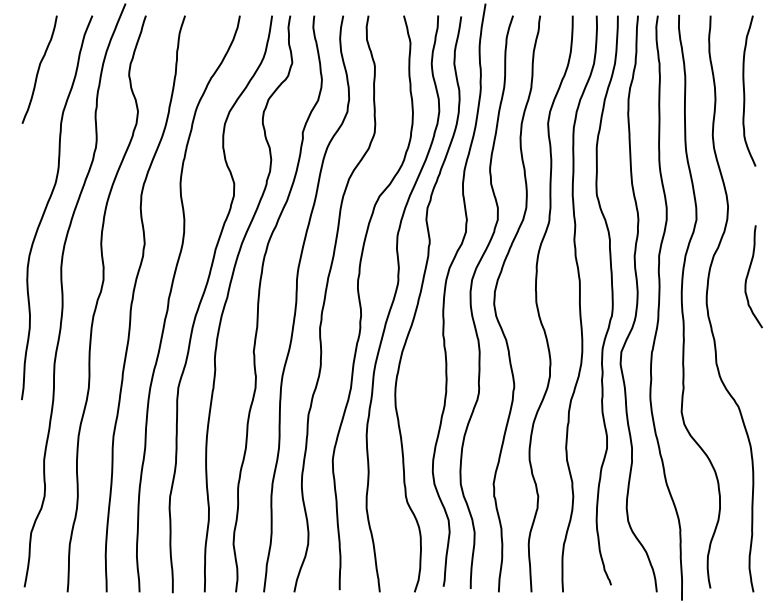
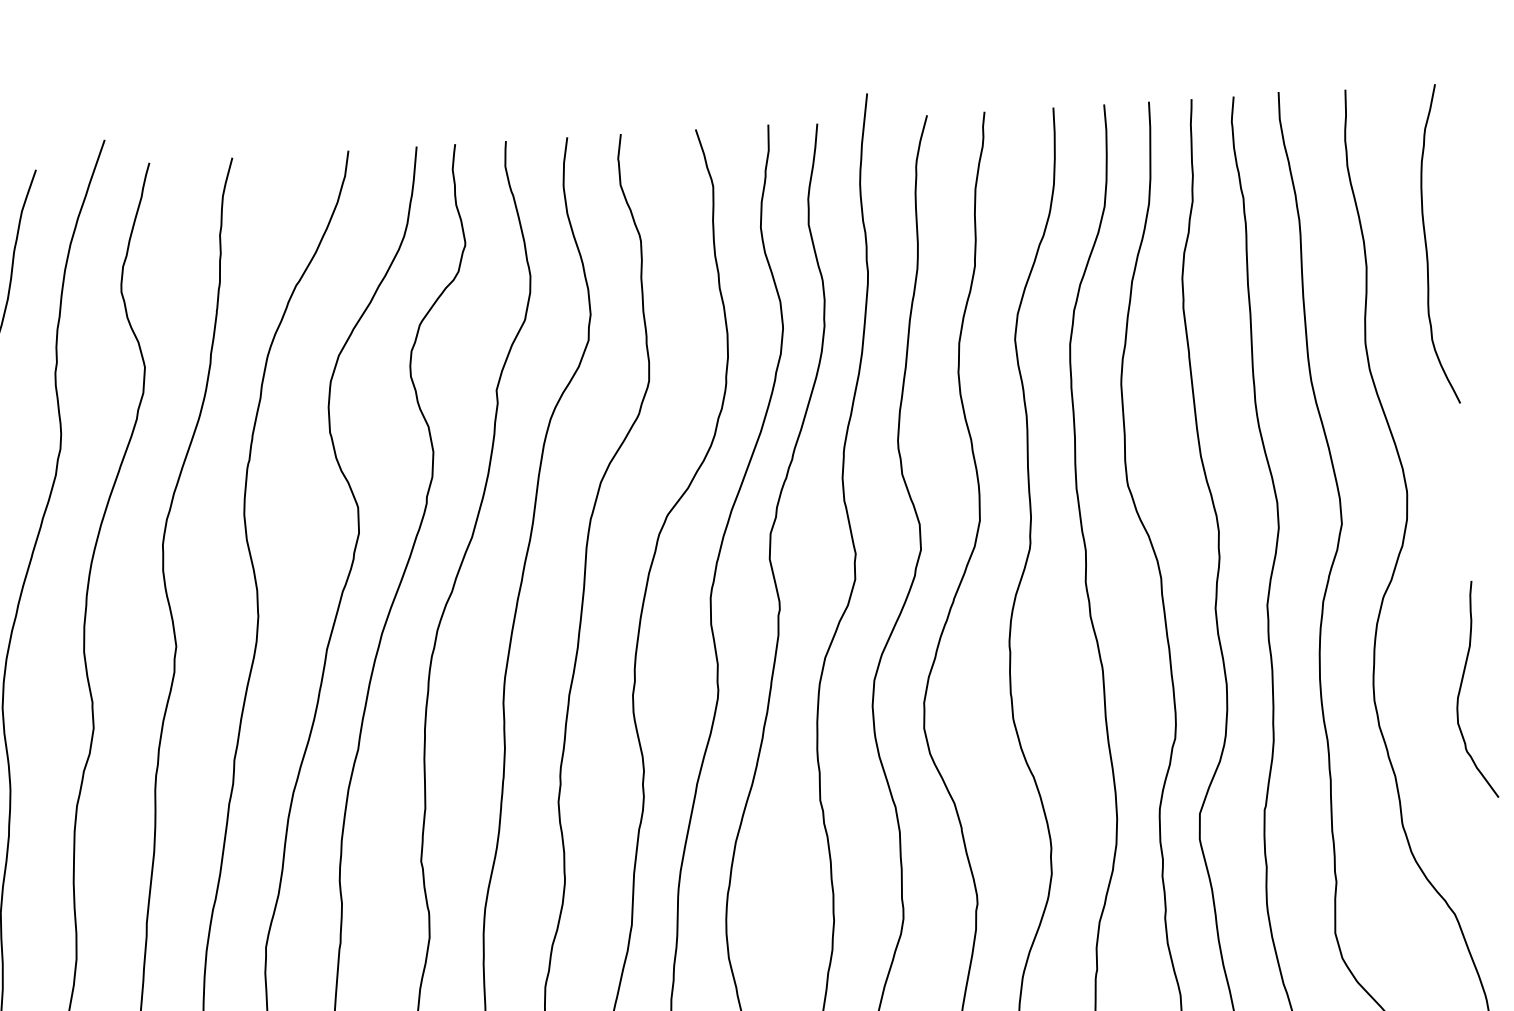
curve: (748, 276) -> (1462, 690), moved

